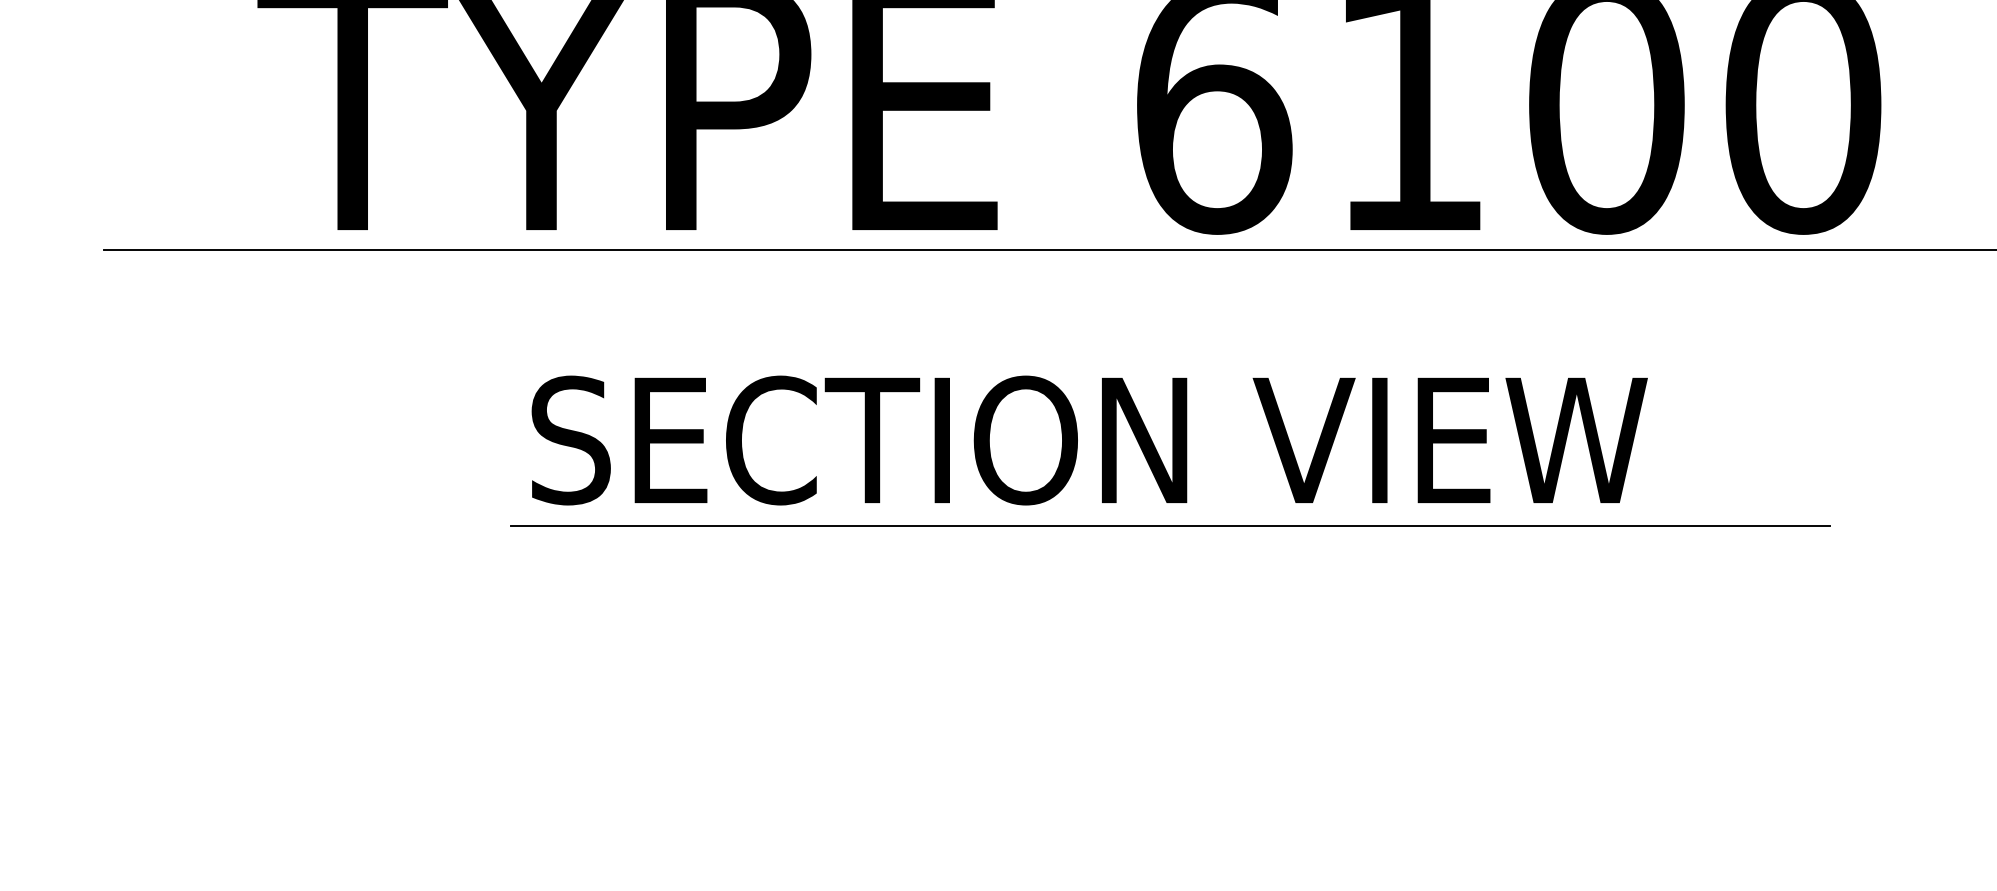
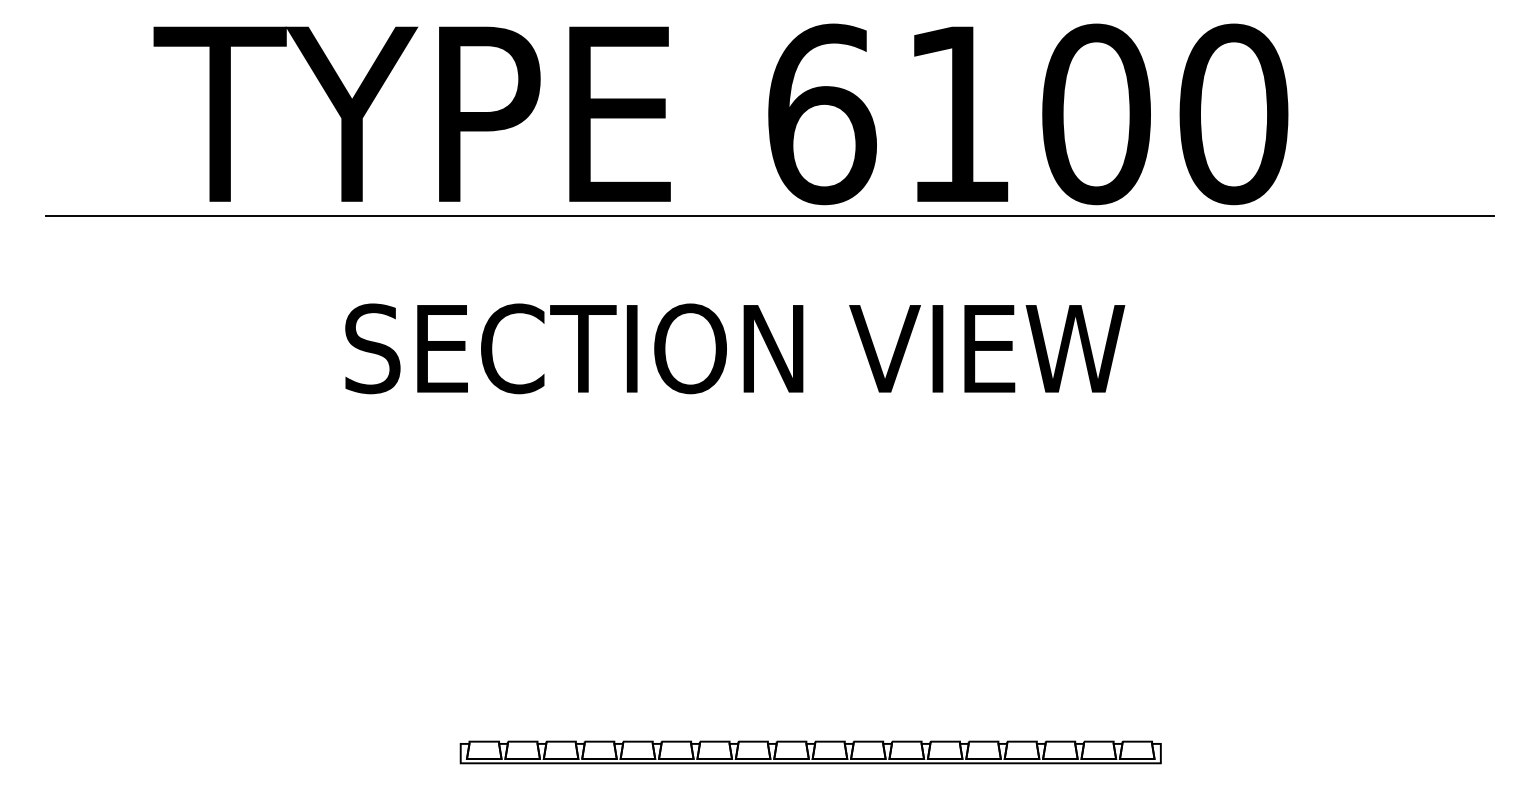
line: (1170, 525) -> (791, 408), removed

